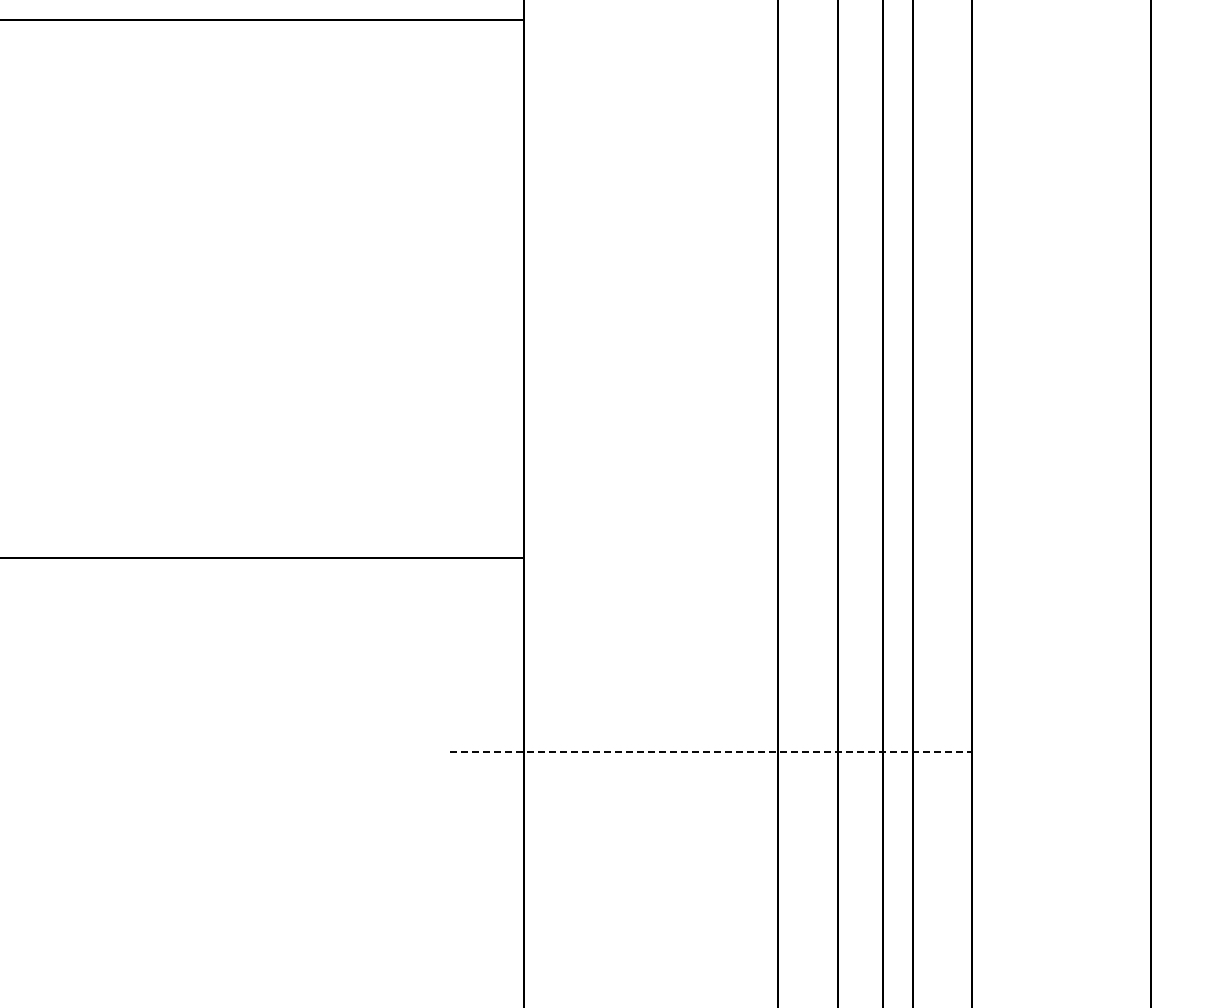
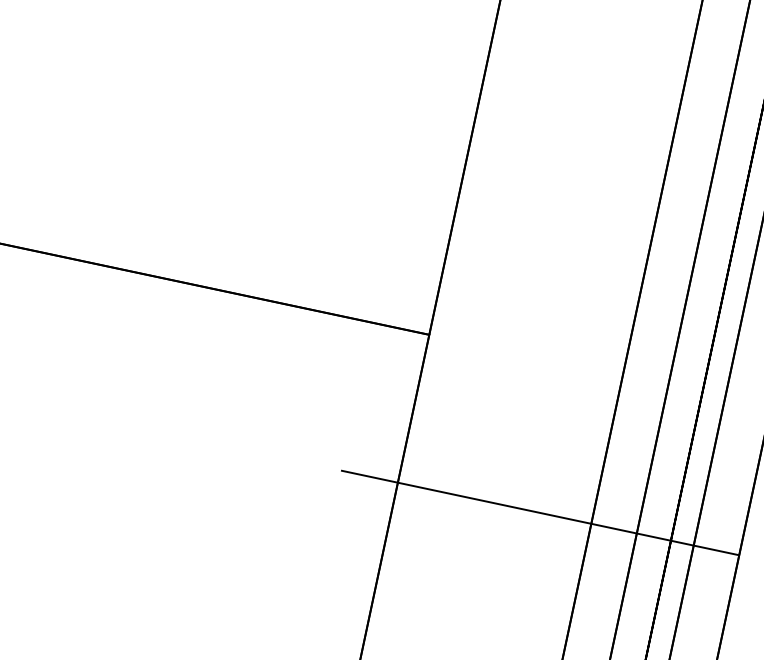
line: (711, 752) -> (540, 513), dashed -> solid

